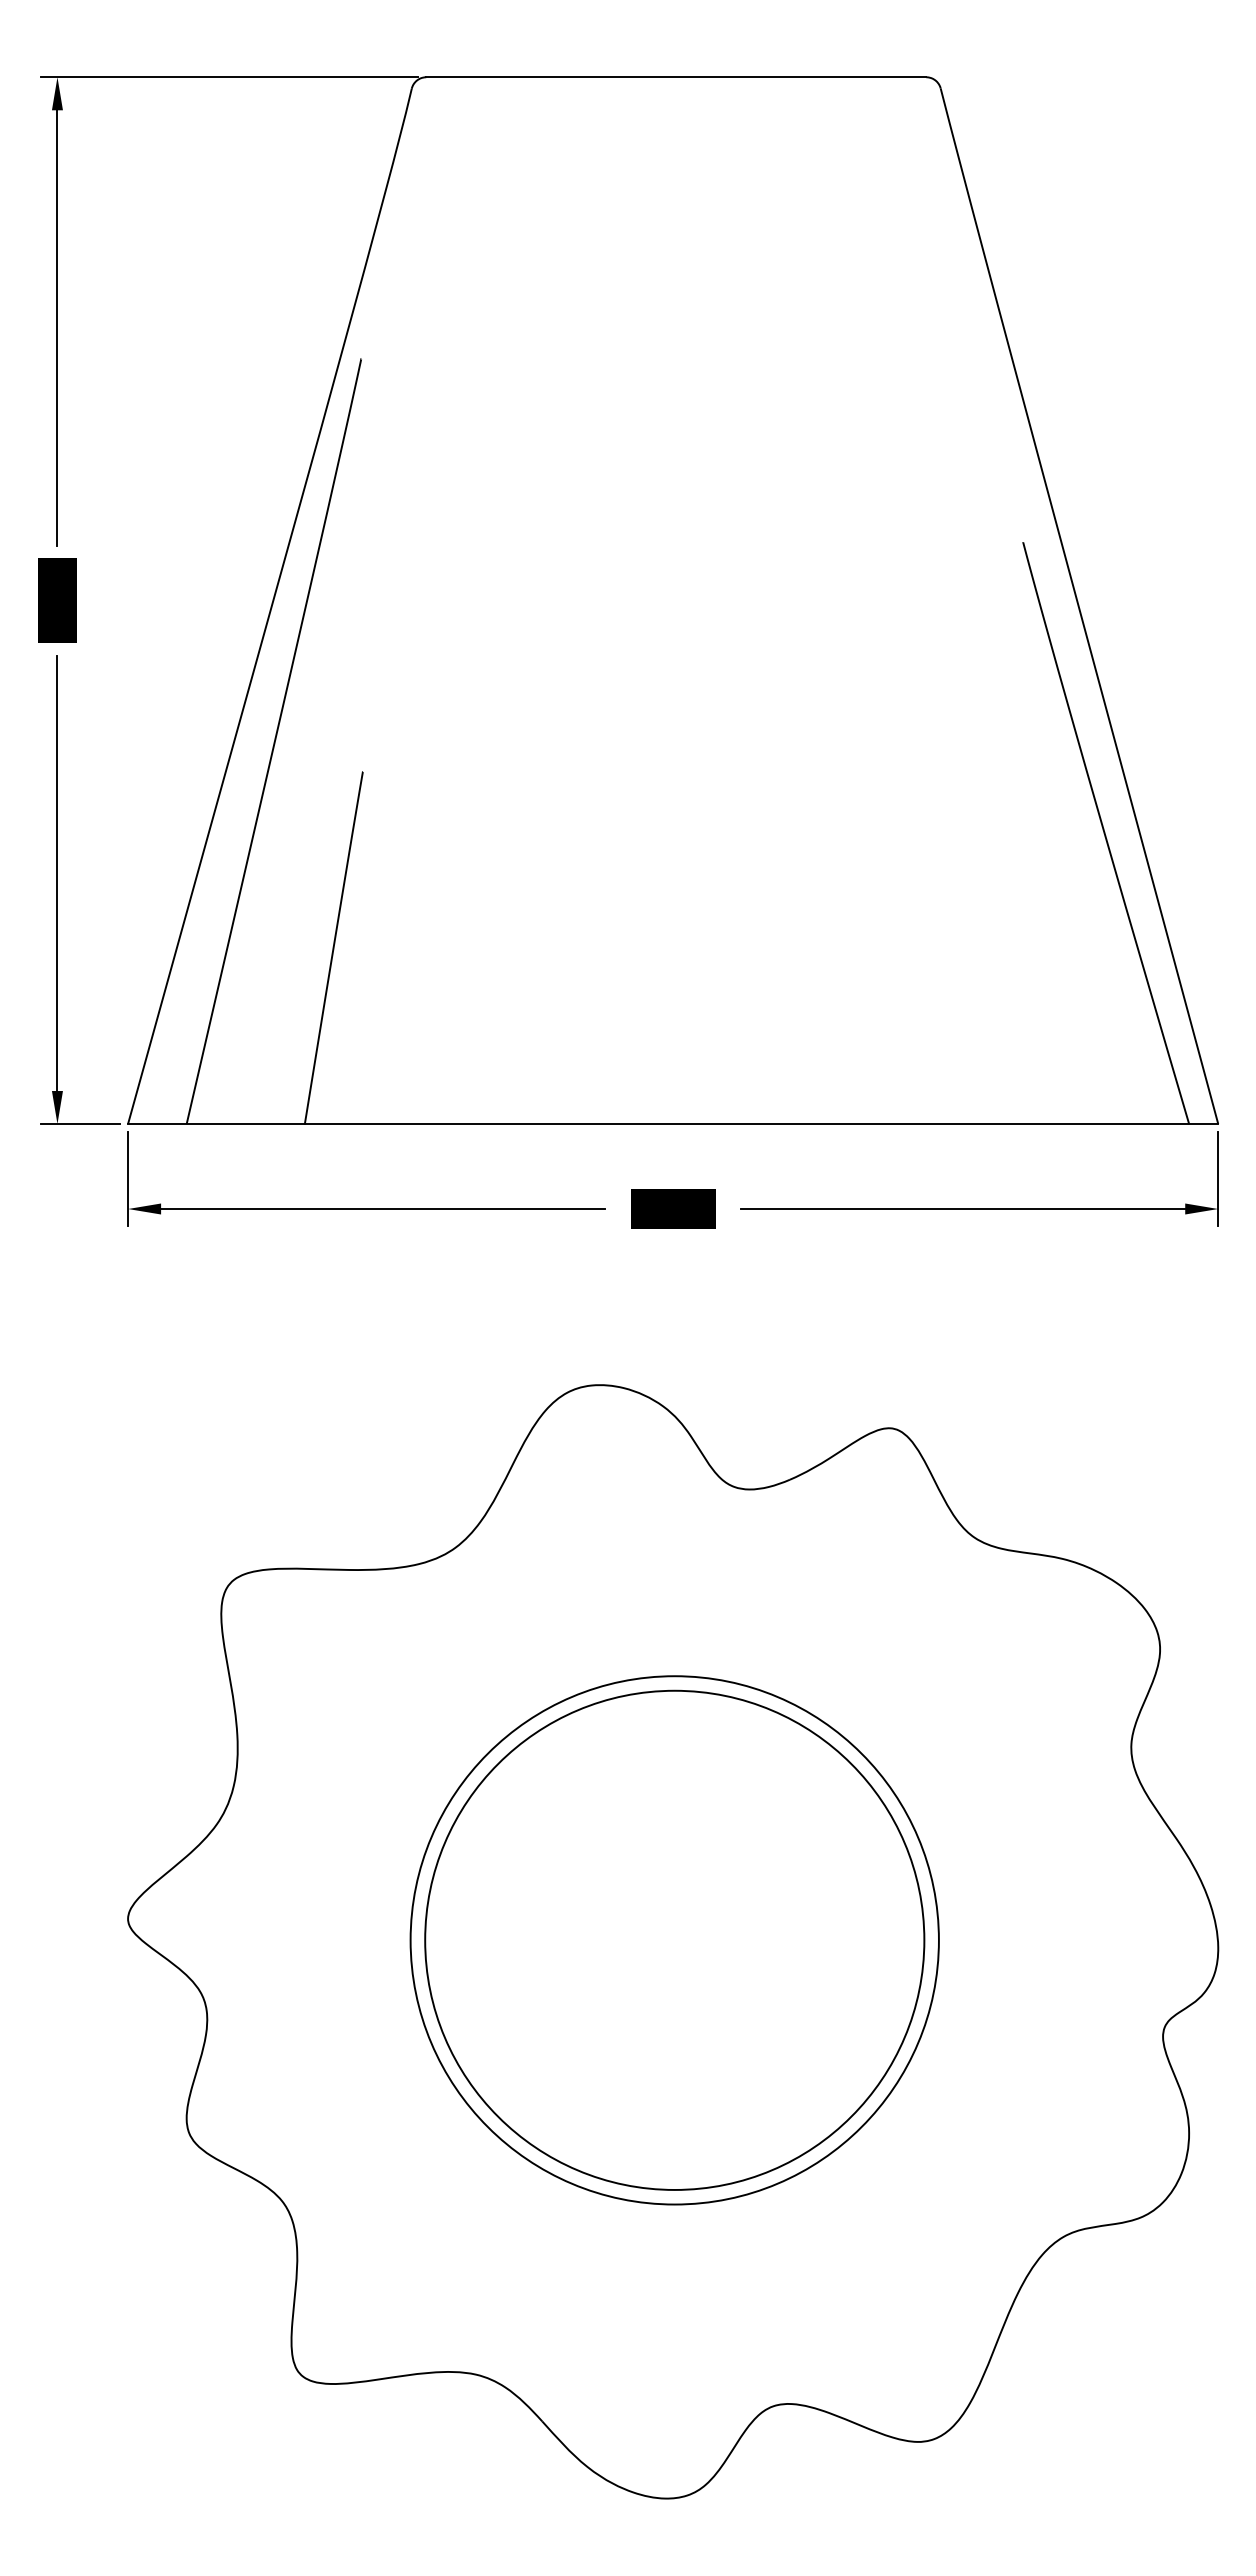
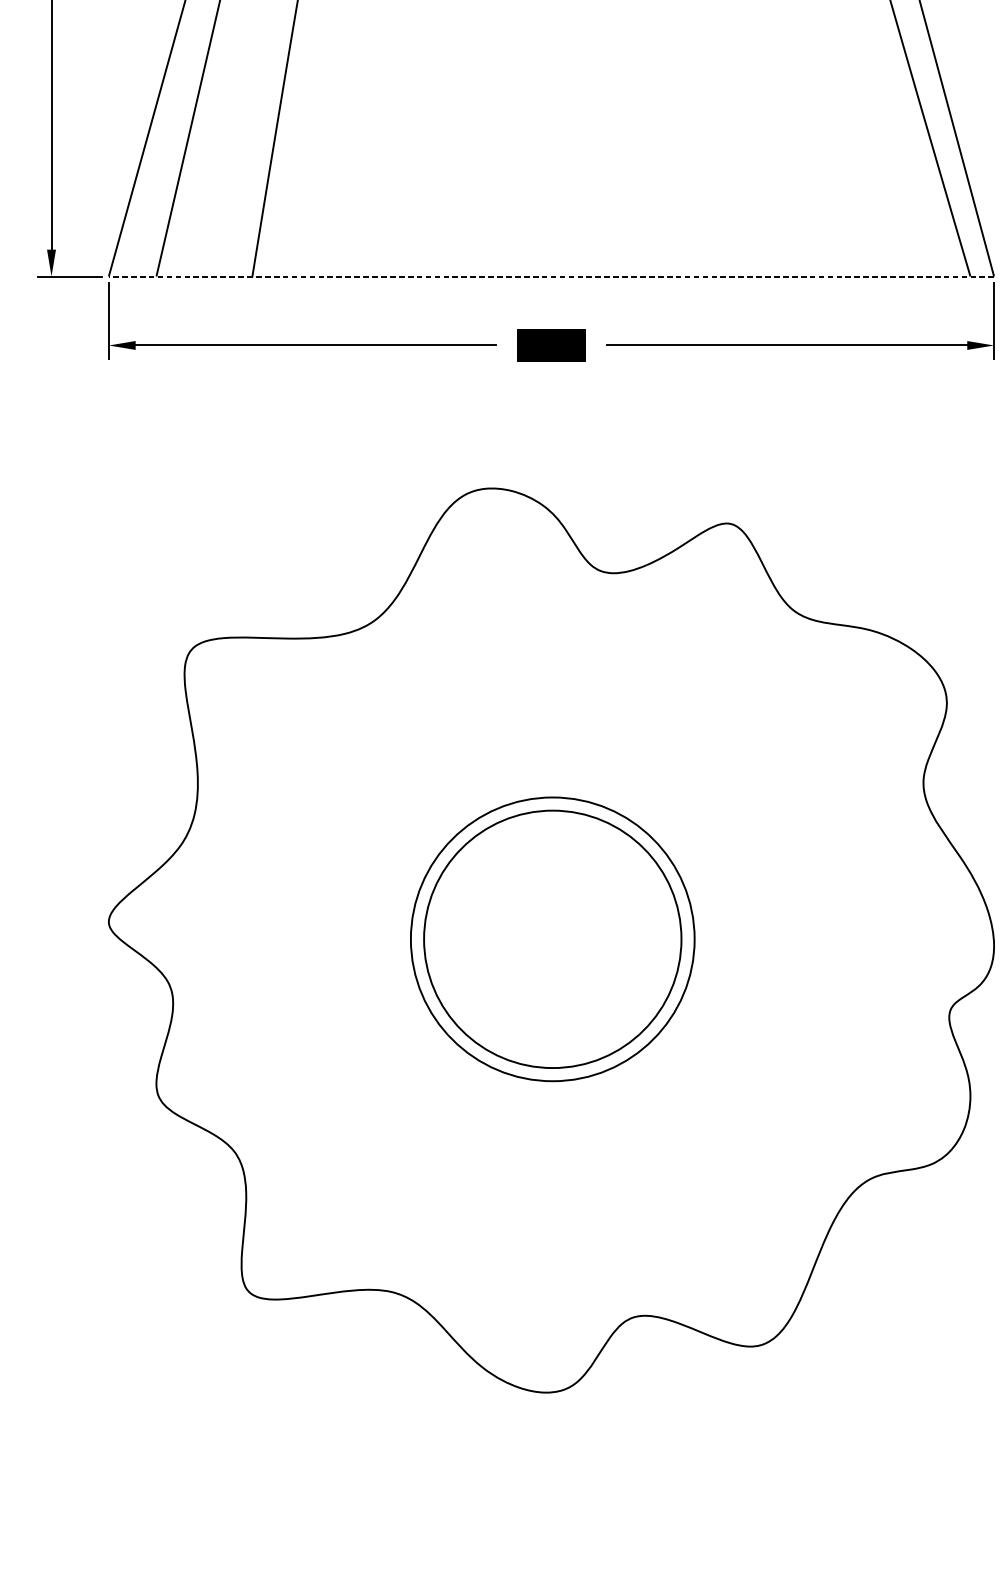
line: (672, 1124) -> (550, 276), solid -> dashed
circle: (674, 1939) -> (552, 938), size x0.7
circle: (674, 1940) -> (552, 939), size x0.6

